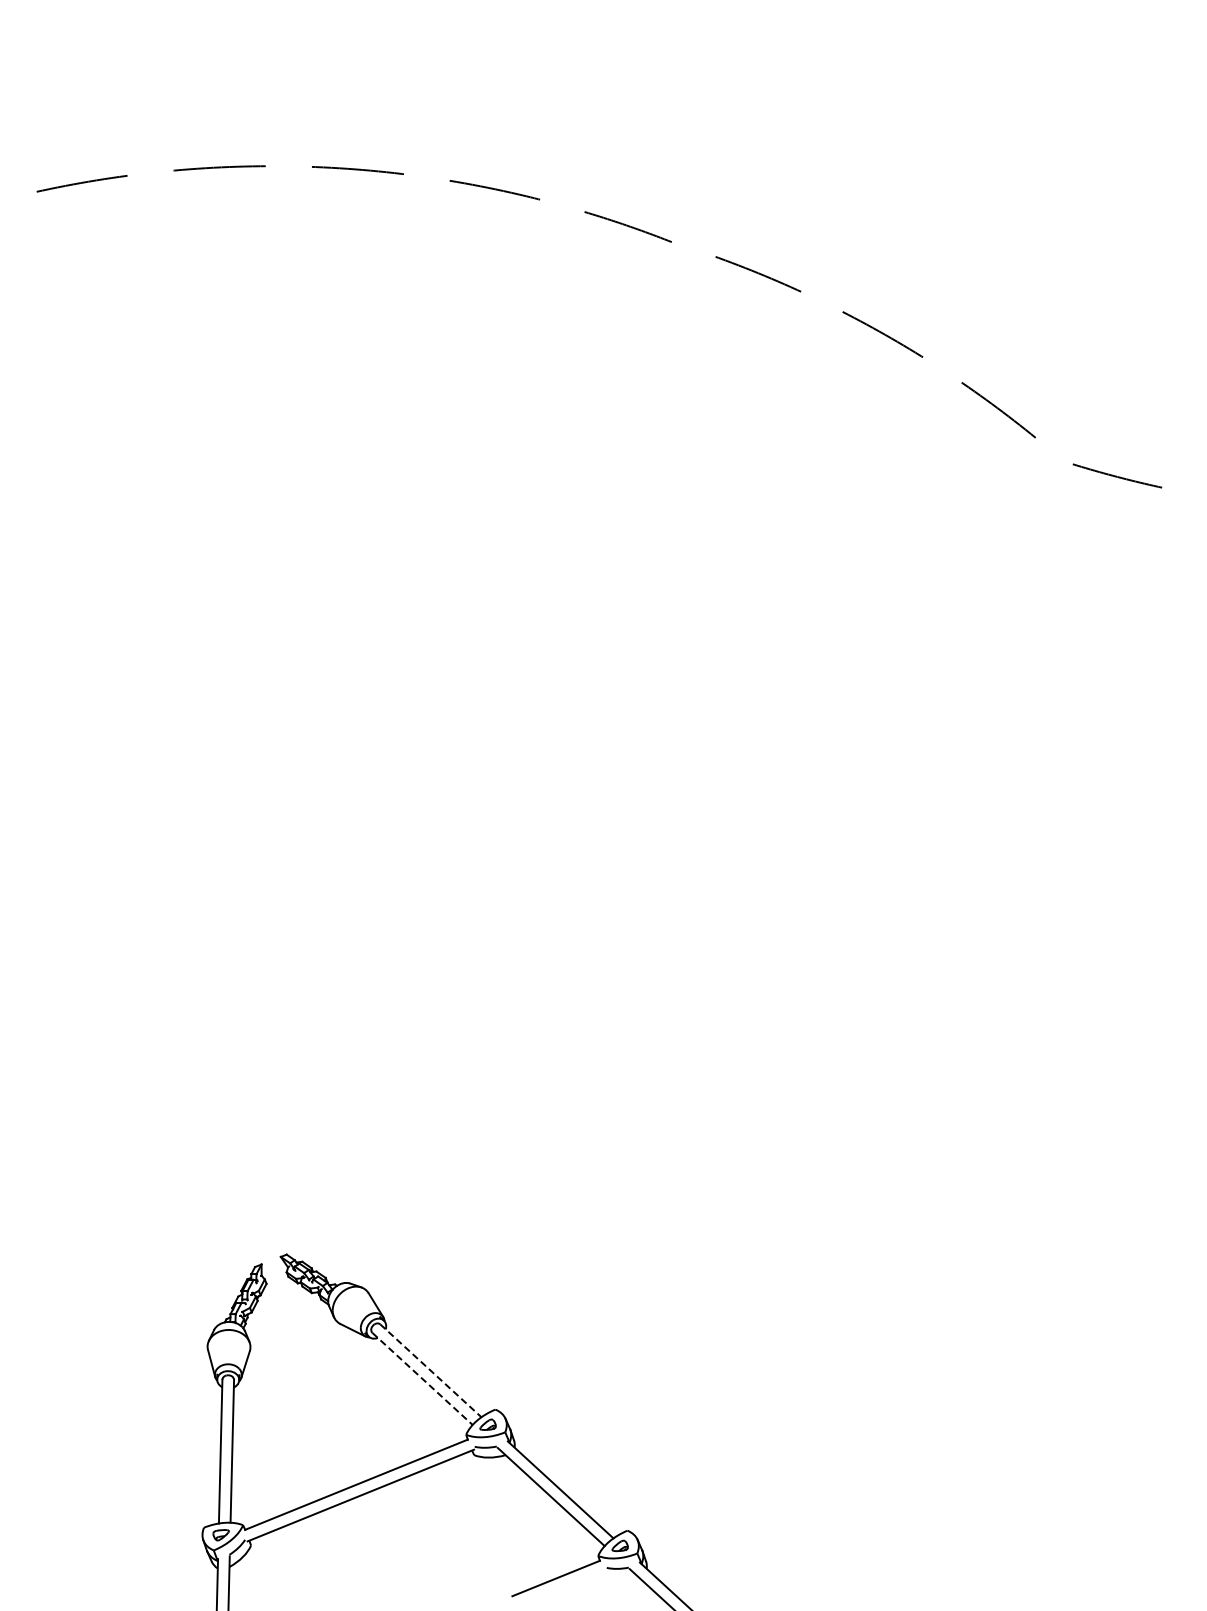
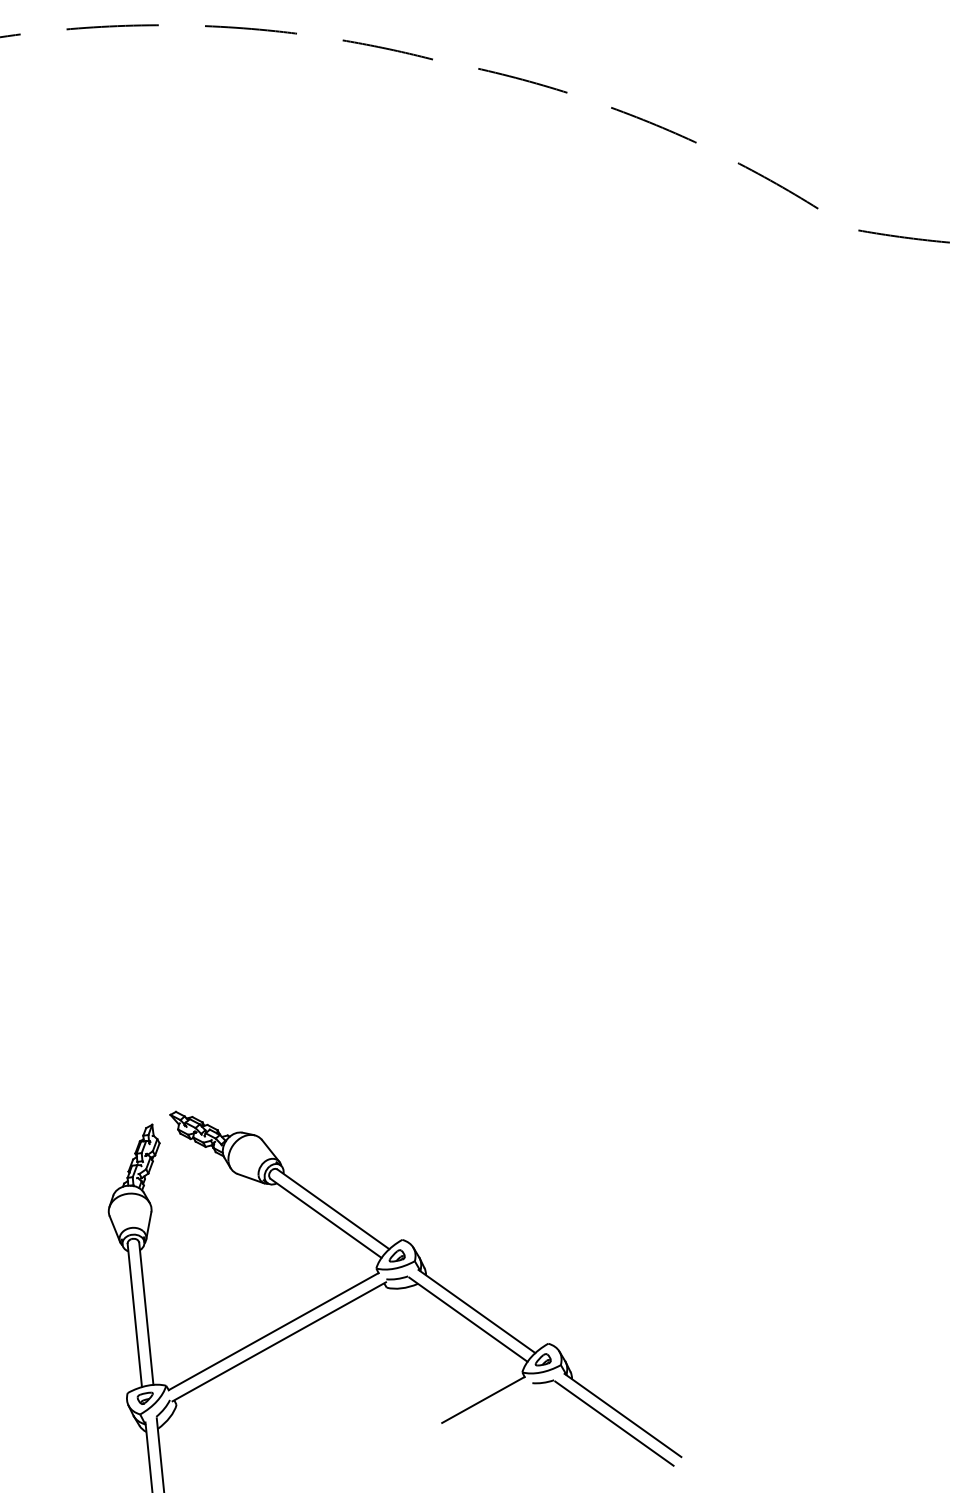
line: (430, 1370) -> (333, 1209), dashed -> solid
line: (422, 1379) -> (326, 1219), dashed -> solid

